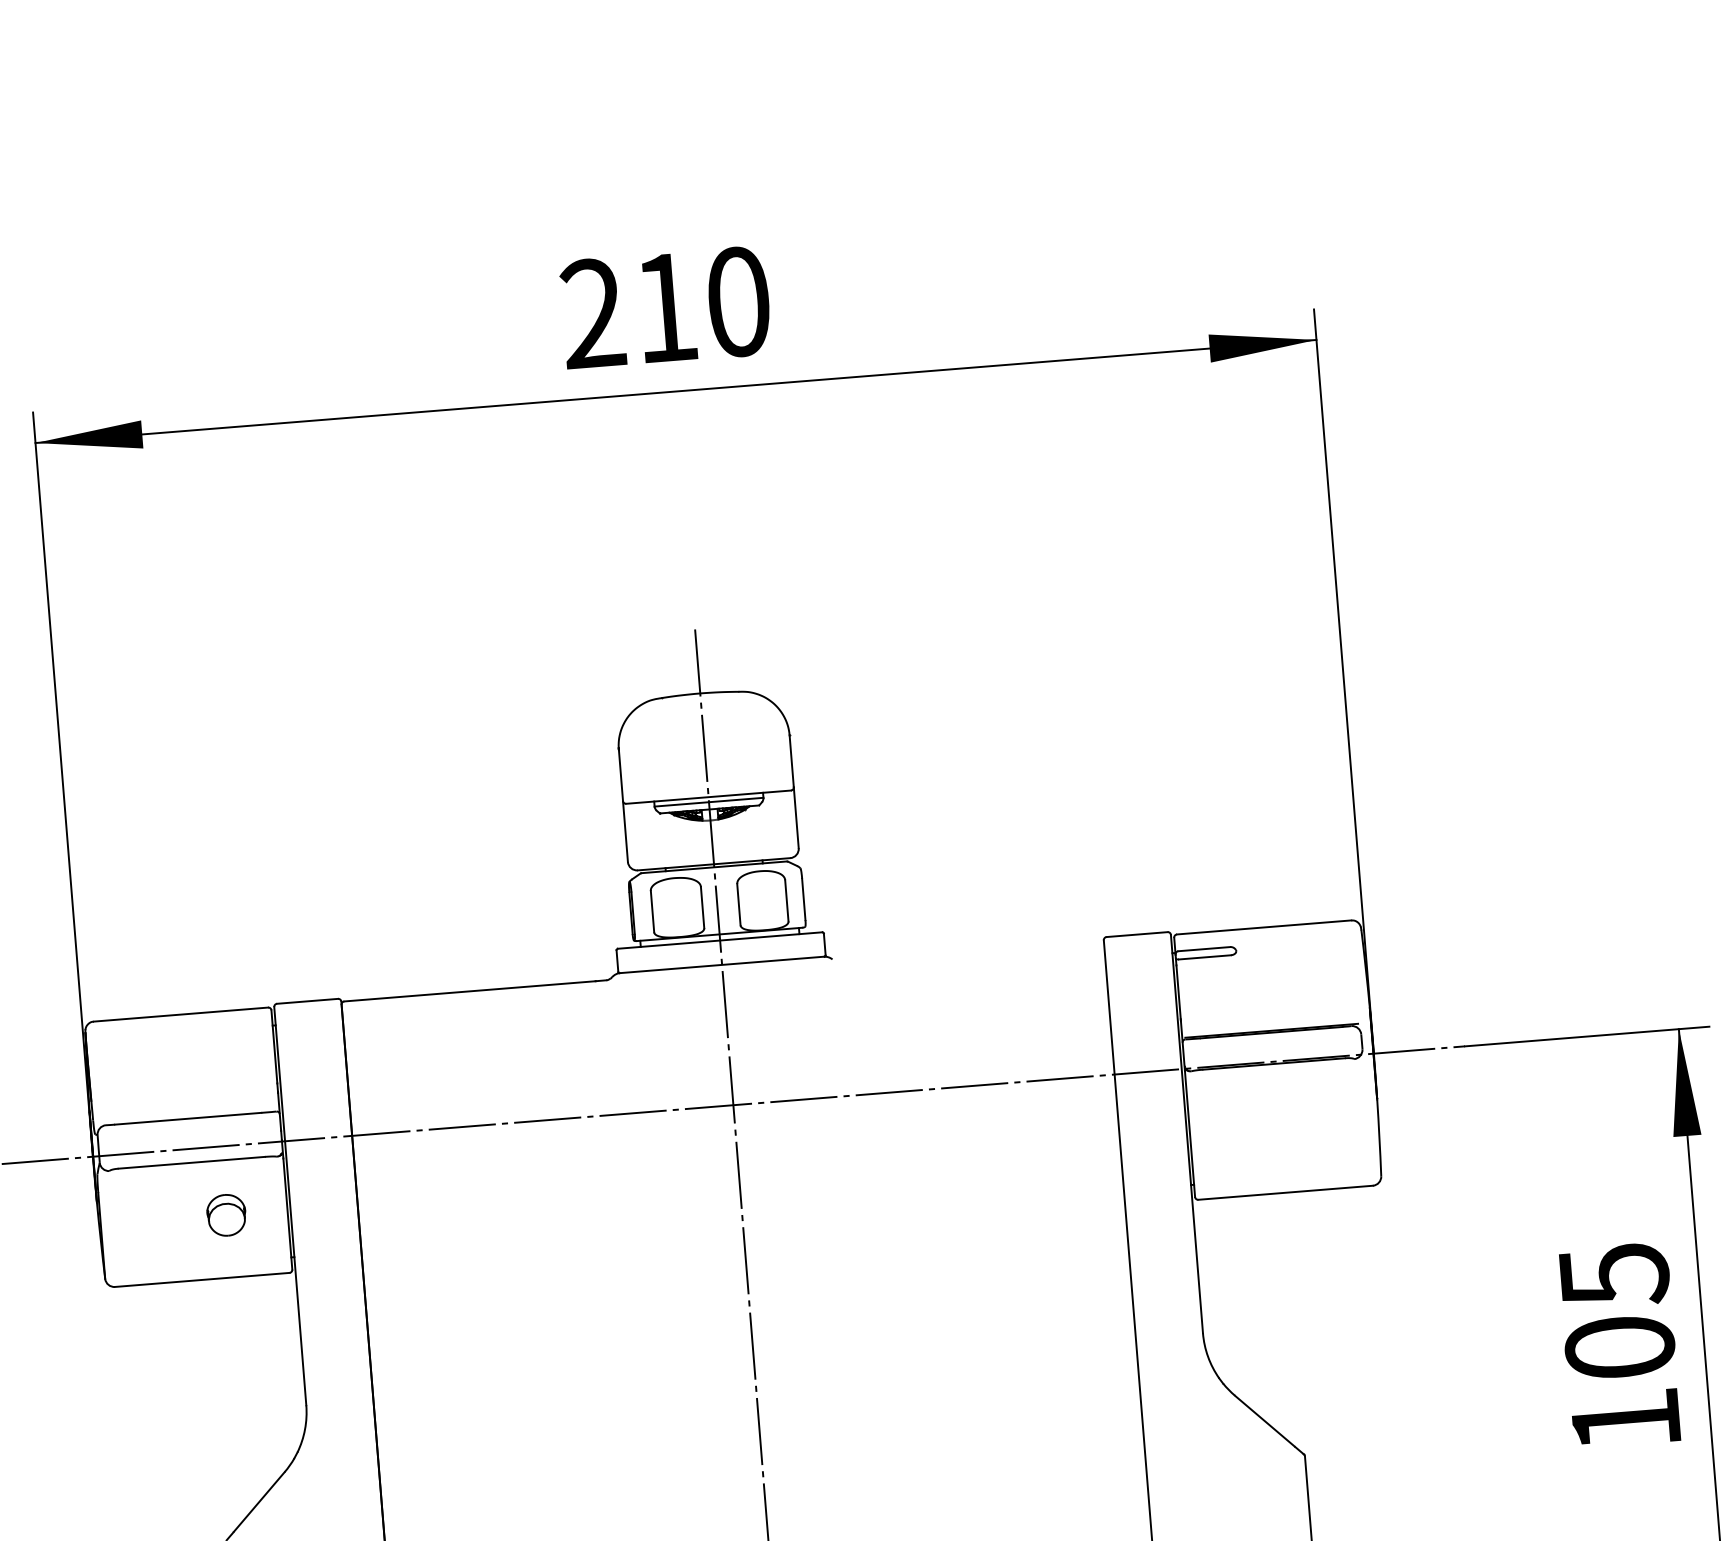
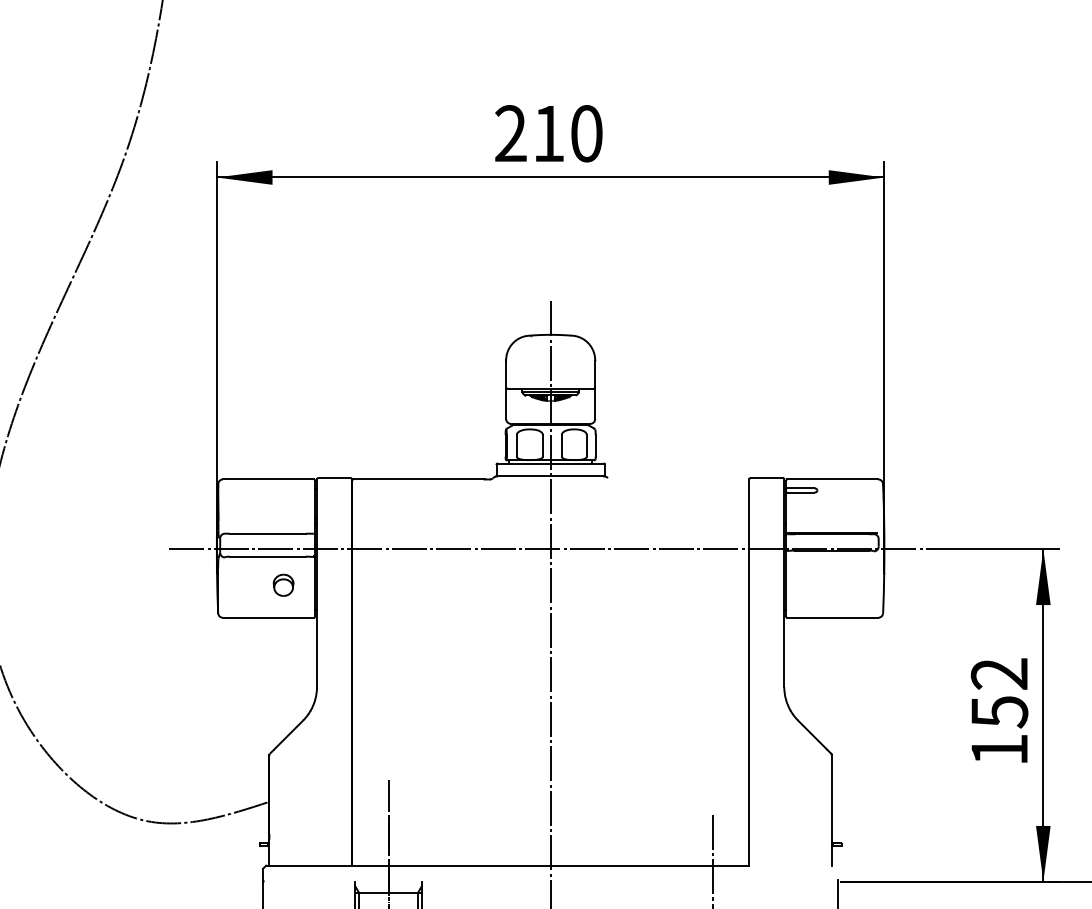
text: (1616, 1312) -> (999, 693), 105 -> 152

